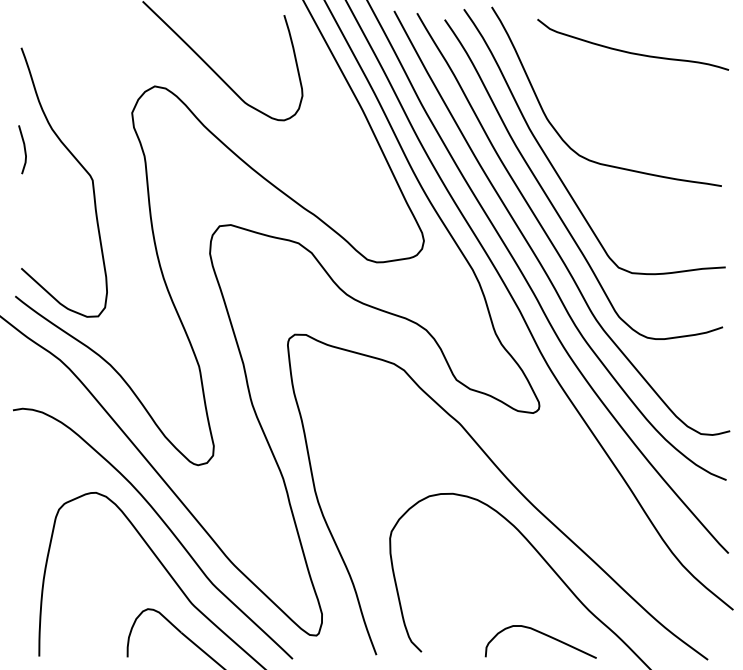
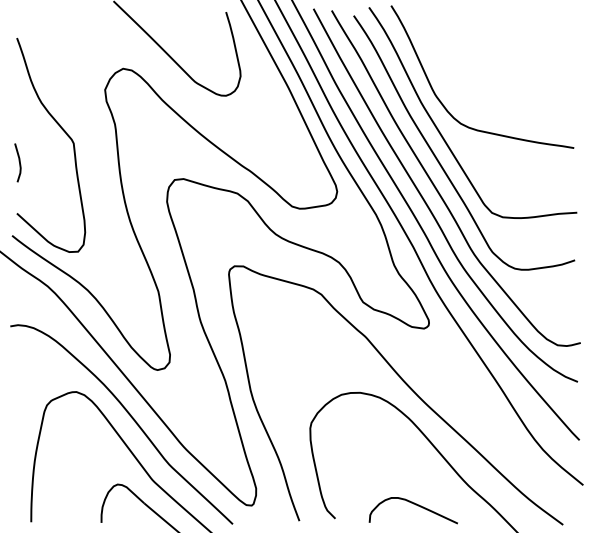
curve: (633, 52) -> (503, 41), removed
line: (24, 149) -> (19, 162), moved
curve: (544, 635) -> (416, 505), moved

